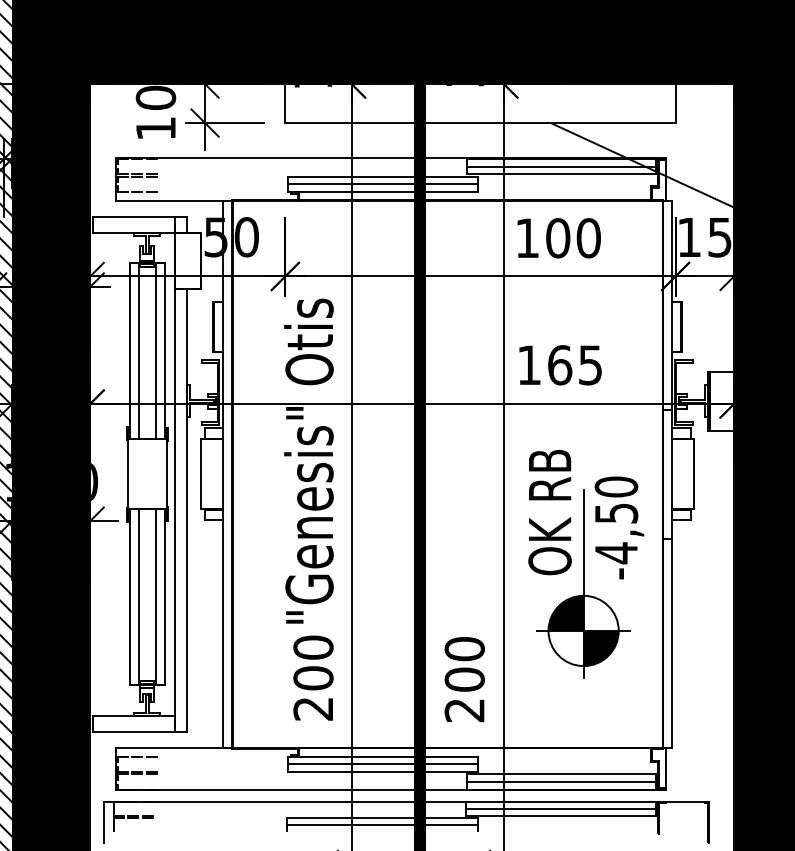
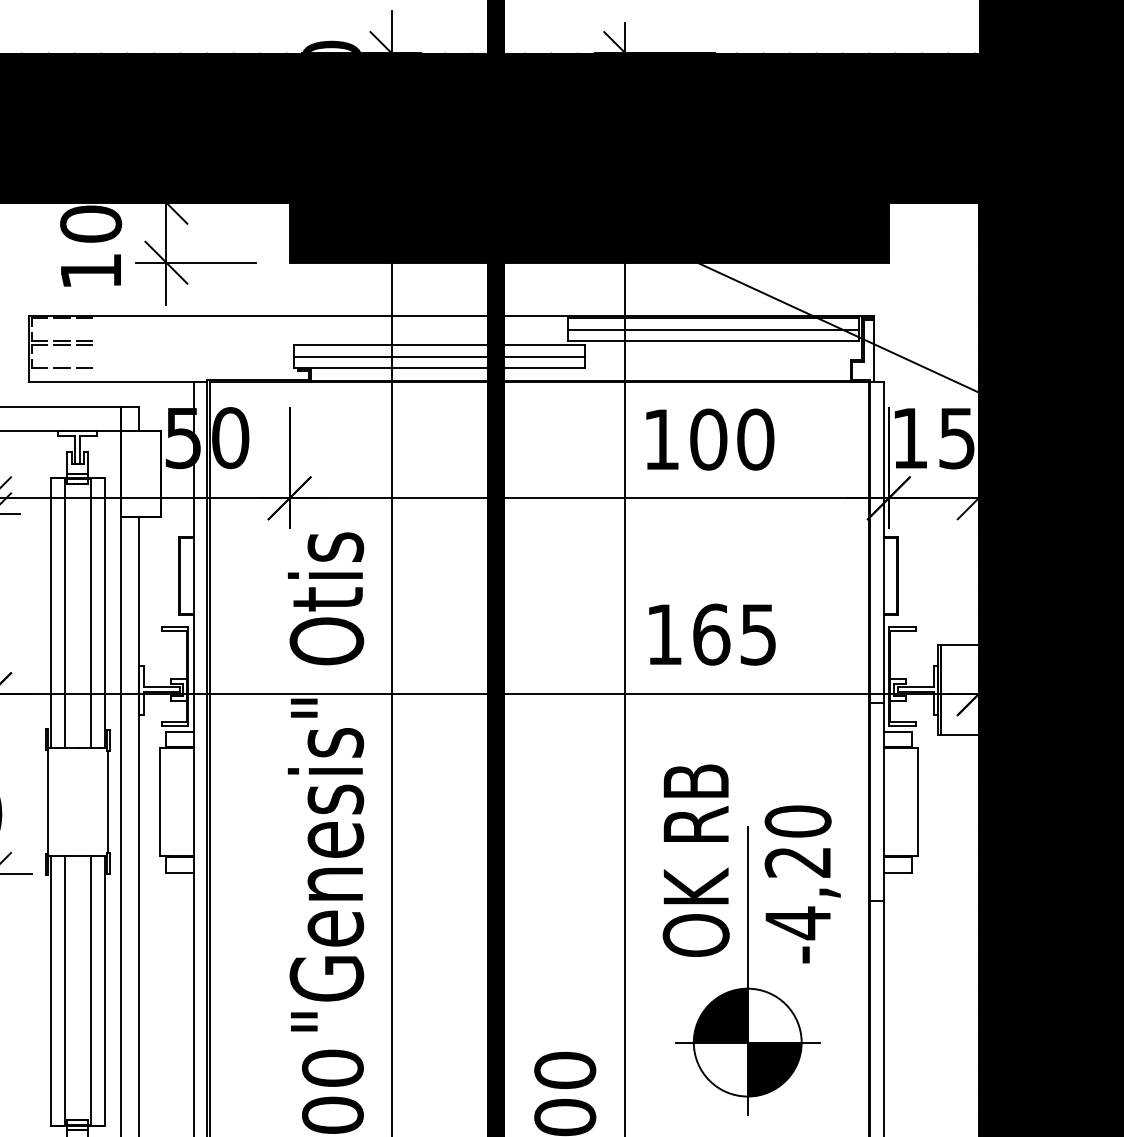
fill: (480, 103) -> (589, 232), added
text: (616, 513) -> (798, 862), -4,50 -> -4,20

